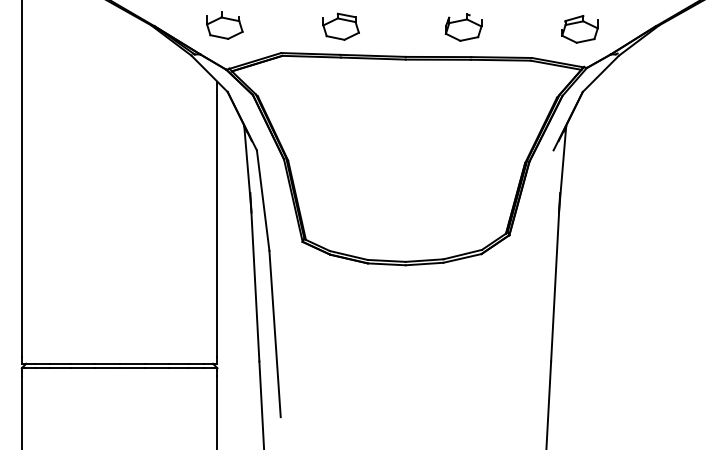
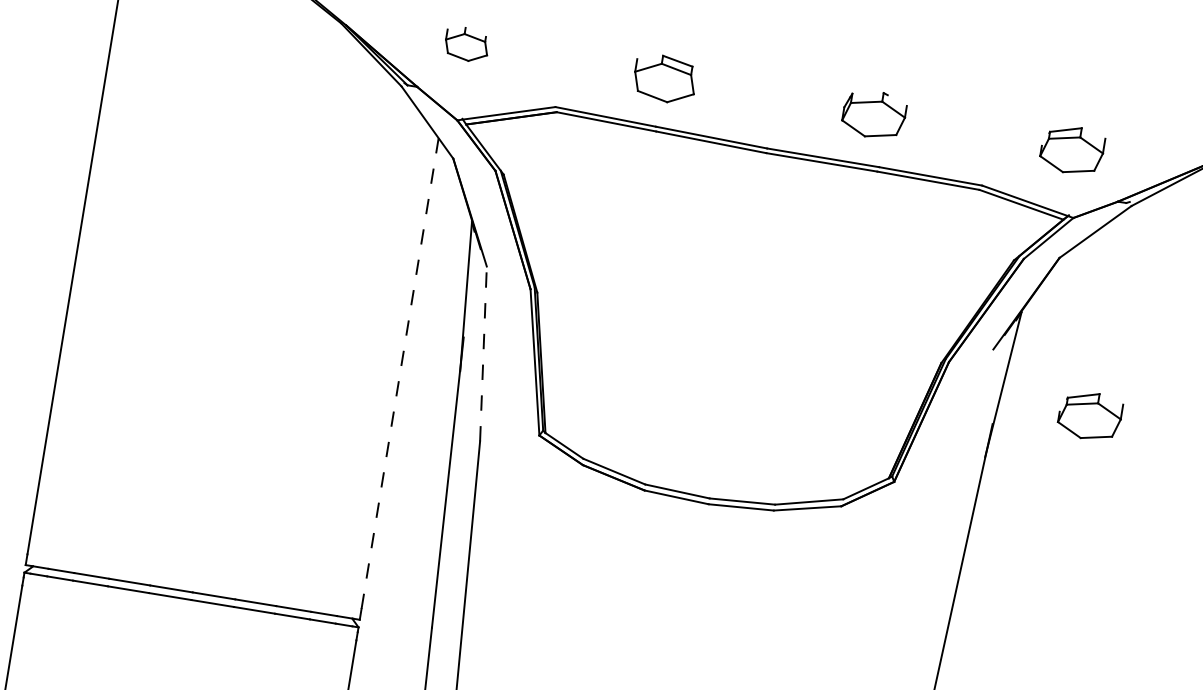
part: (224, 25) -> (466, 44), size x0.7
part: (614, 179) -> (1089, 416), added
line: (263, 200) -> (484, 353), solid -> dashed
line: (217, 219) -> (400, 373), solid -> dashed

